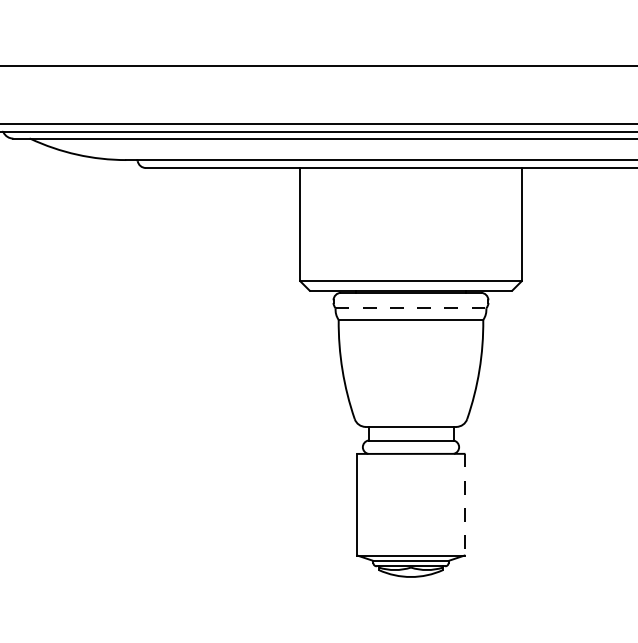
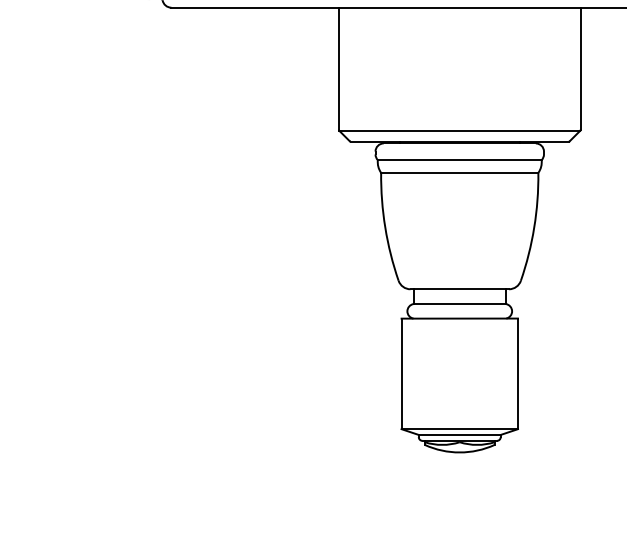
line: (411, 308) -> (460, 160), dashed -> solid
line: (464, 504) -> (517, 373), dashed -> solid

